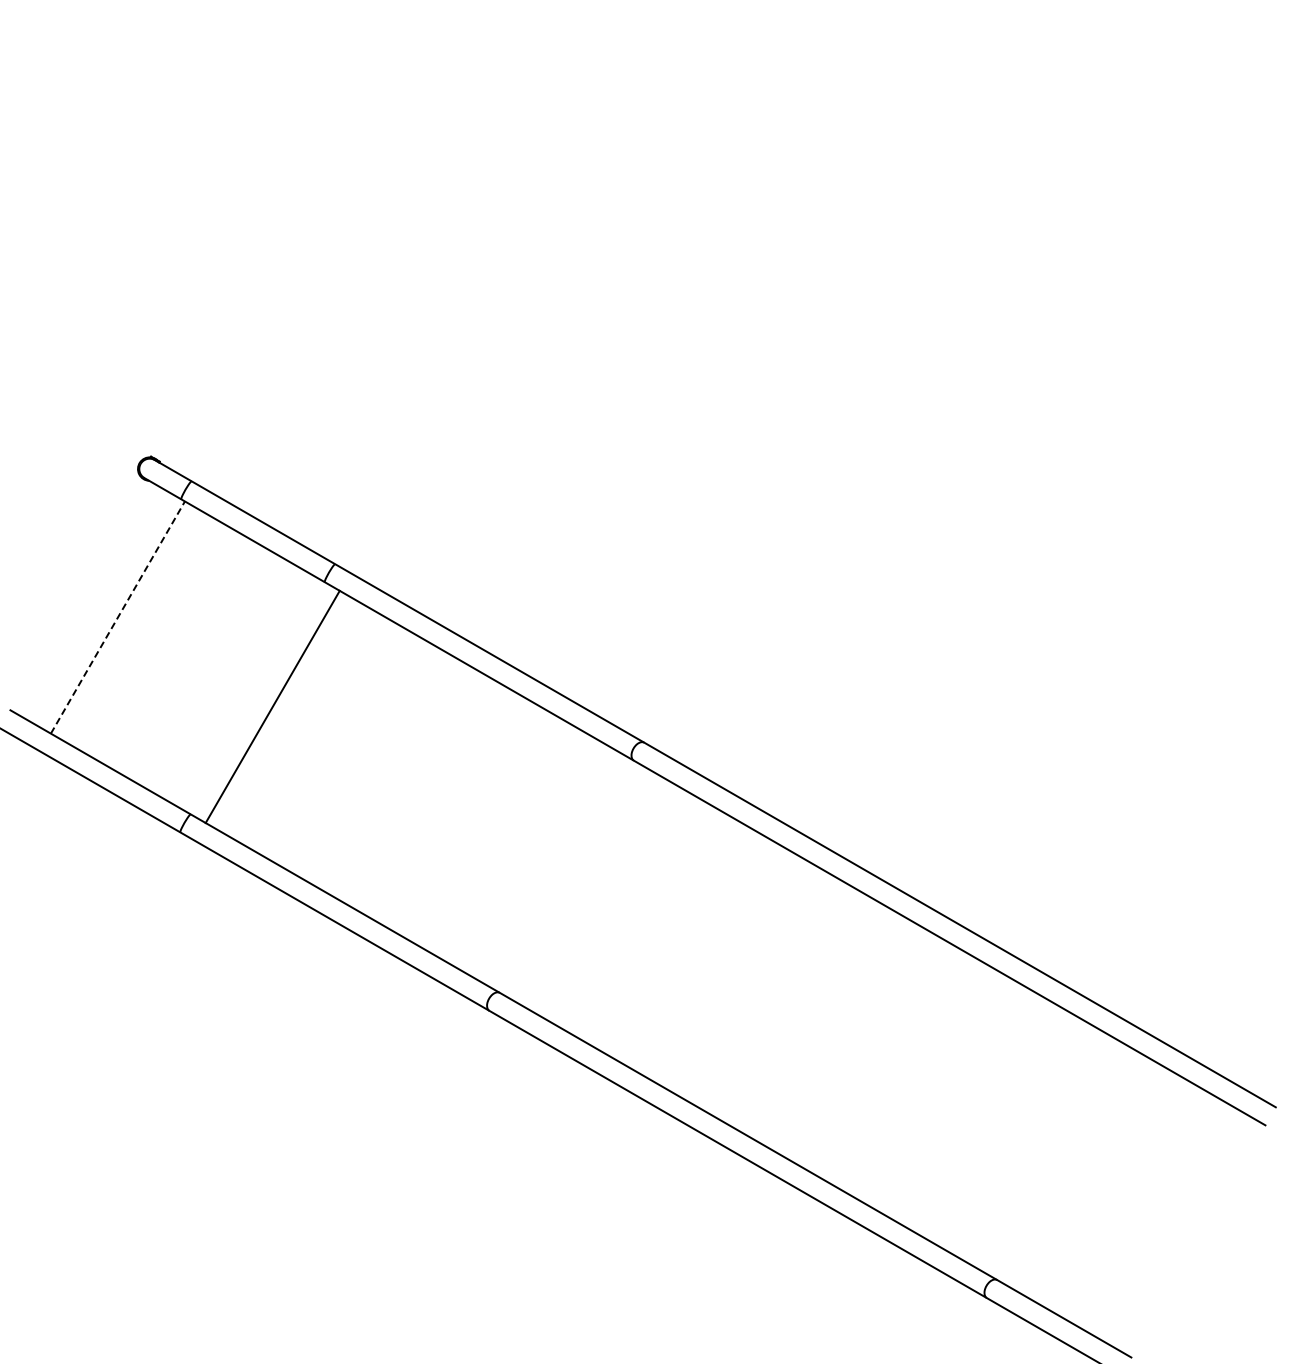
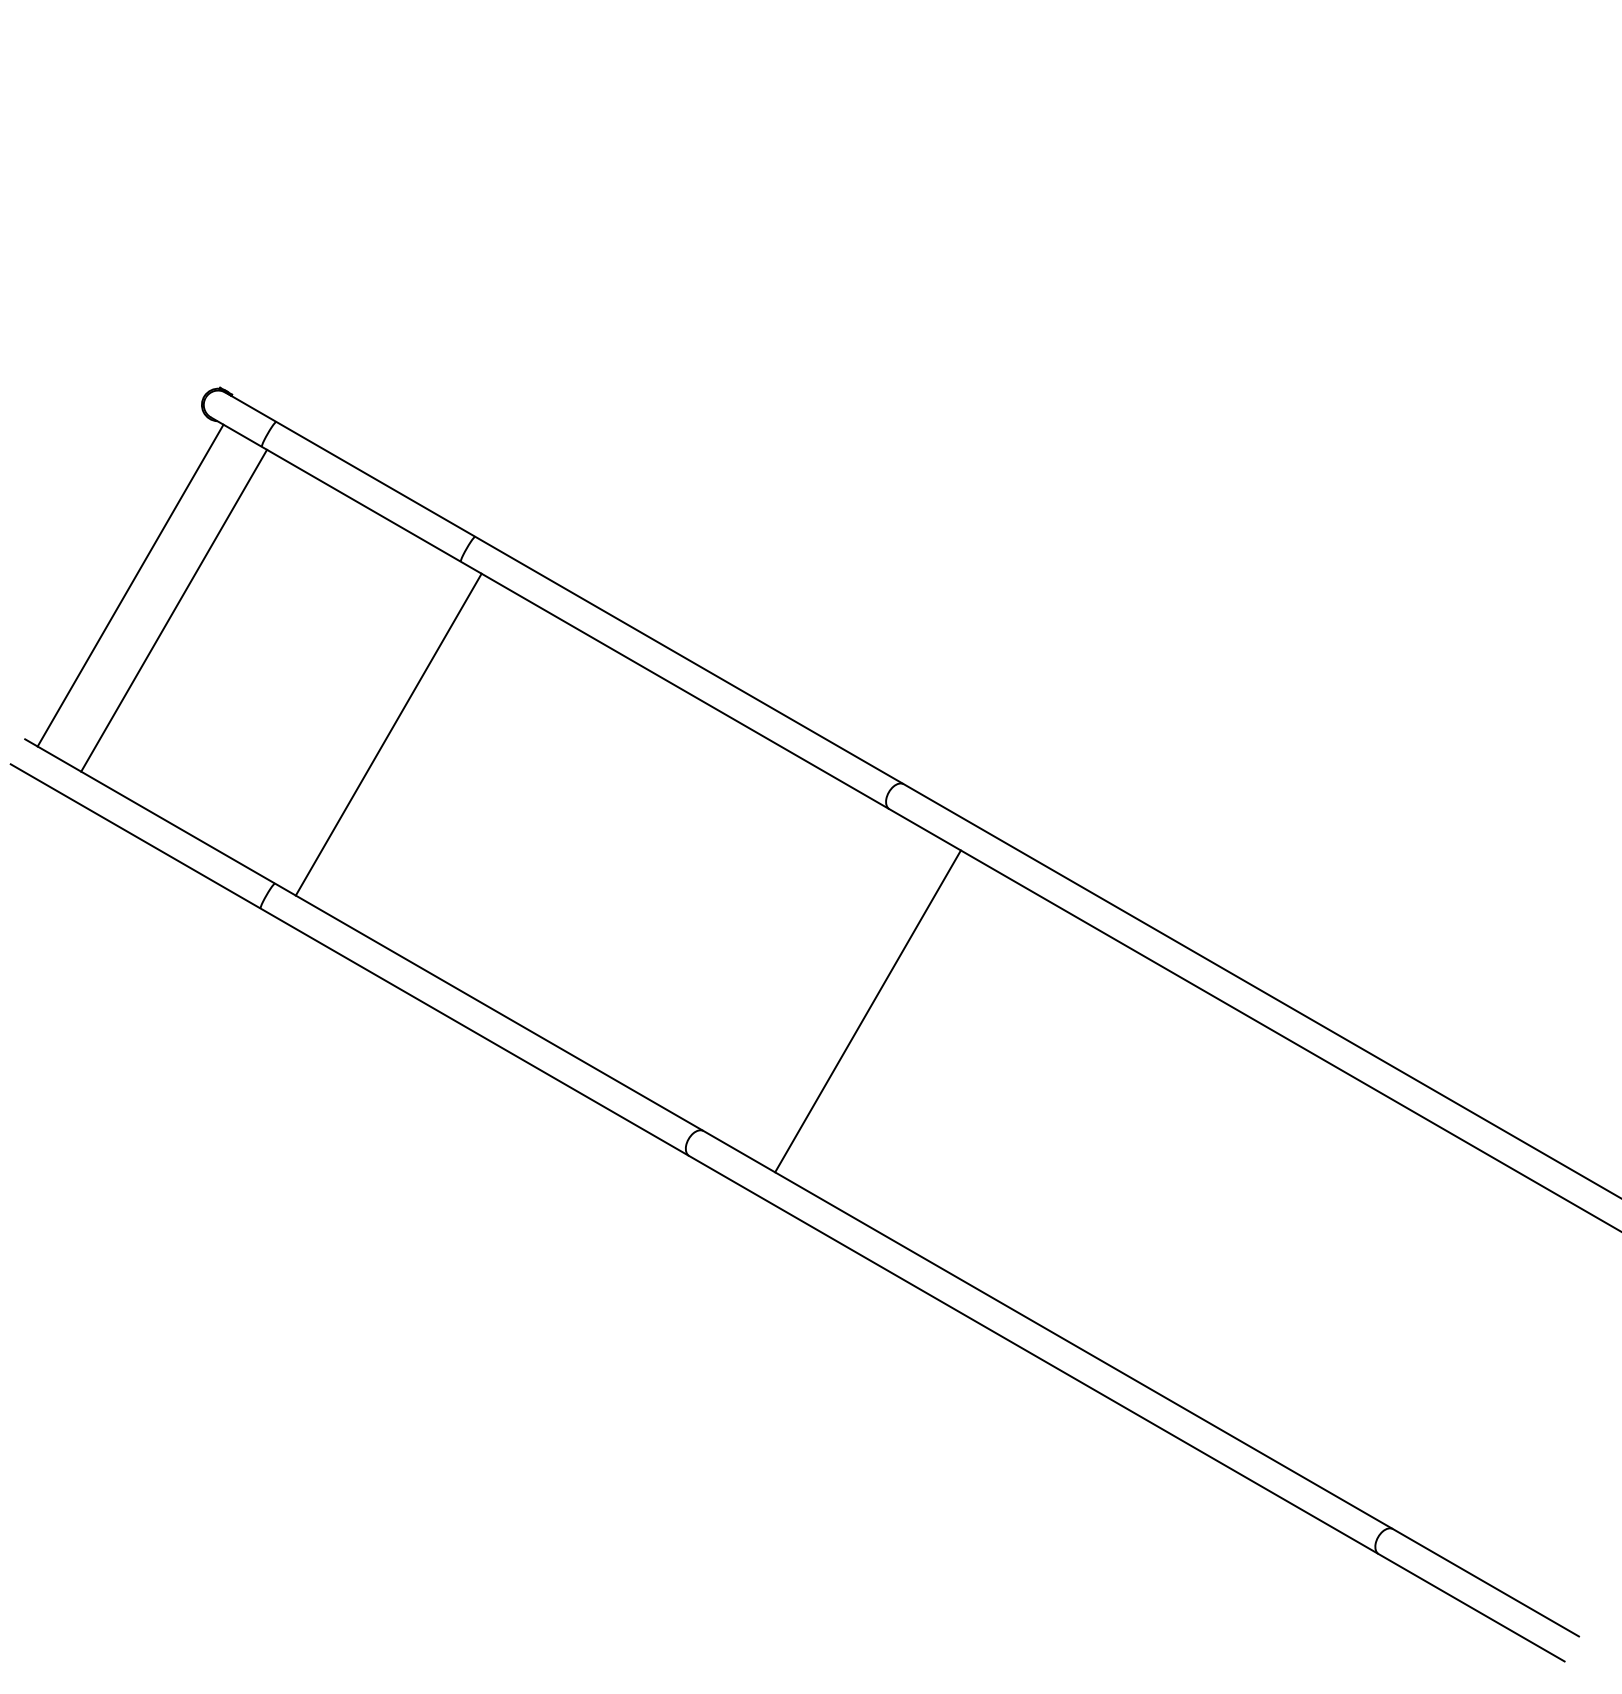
line: (86, 599) -> (130, 585), added
line: (118, 617) -> (174, 610), dashed -> solid
line: (618, 906) -> (868, 1011), added

